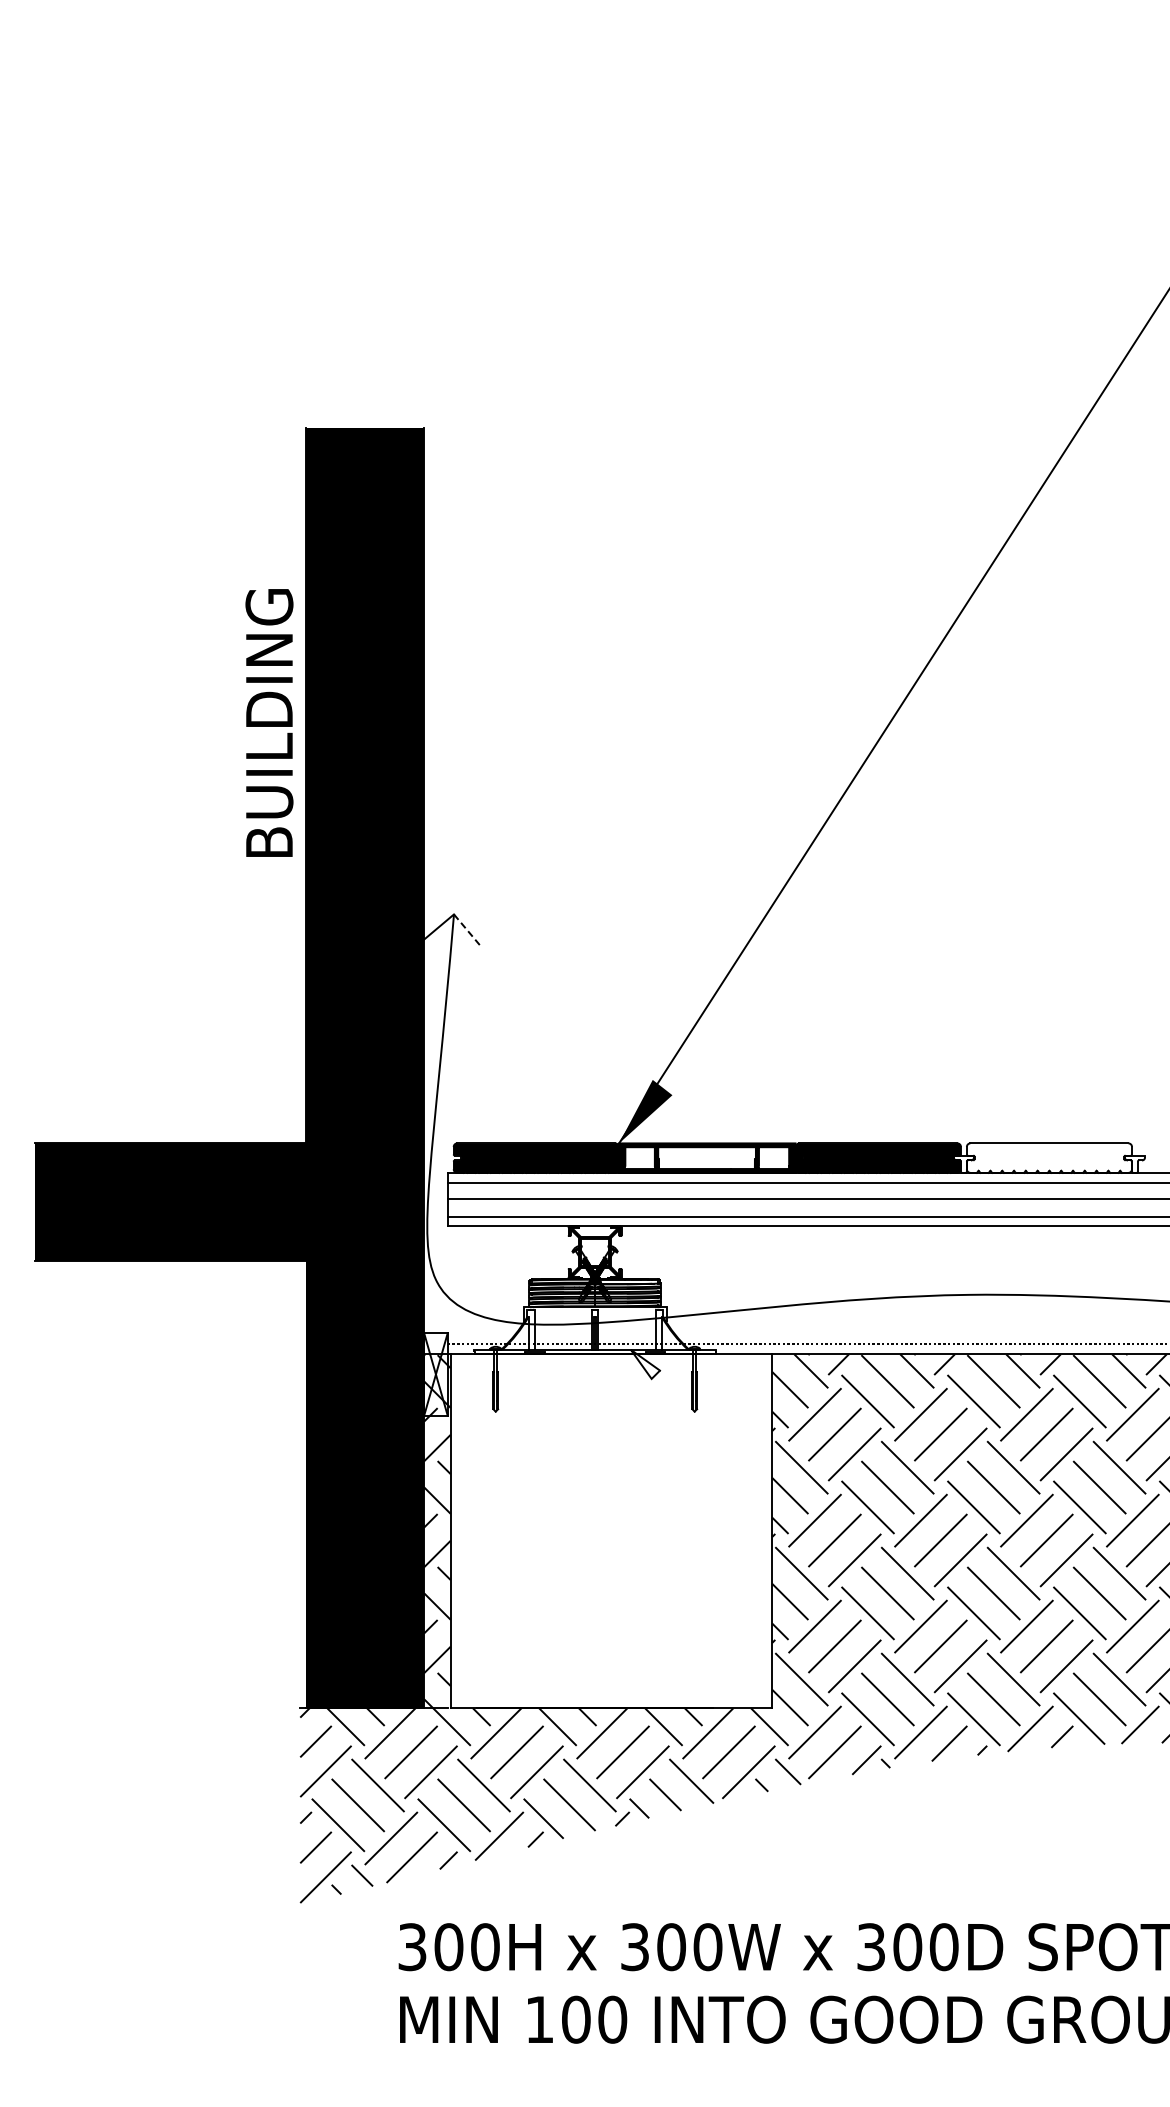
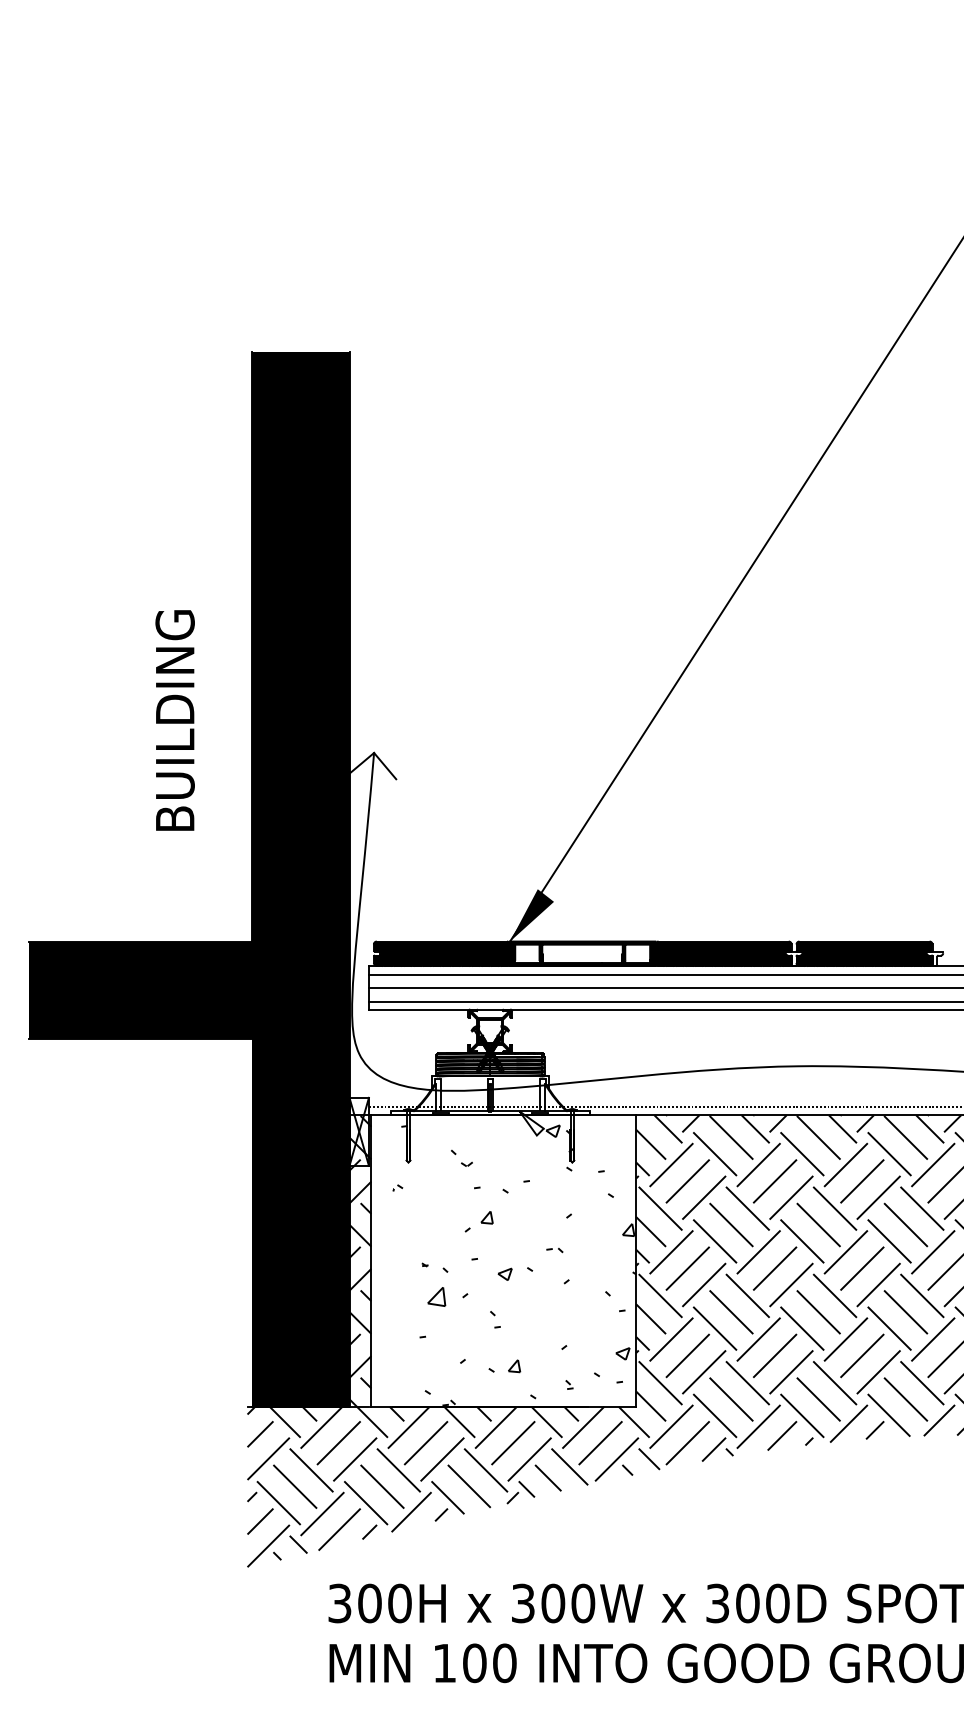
text: (269, 722) -> (175, 720), moved
line: (467, 930) -> (385, 766), dashed -> solid
fill: (1049, 1157) -> (864, 953), added
hatch: (624, 1536) -> (514, 1265), added

